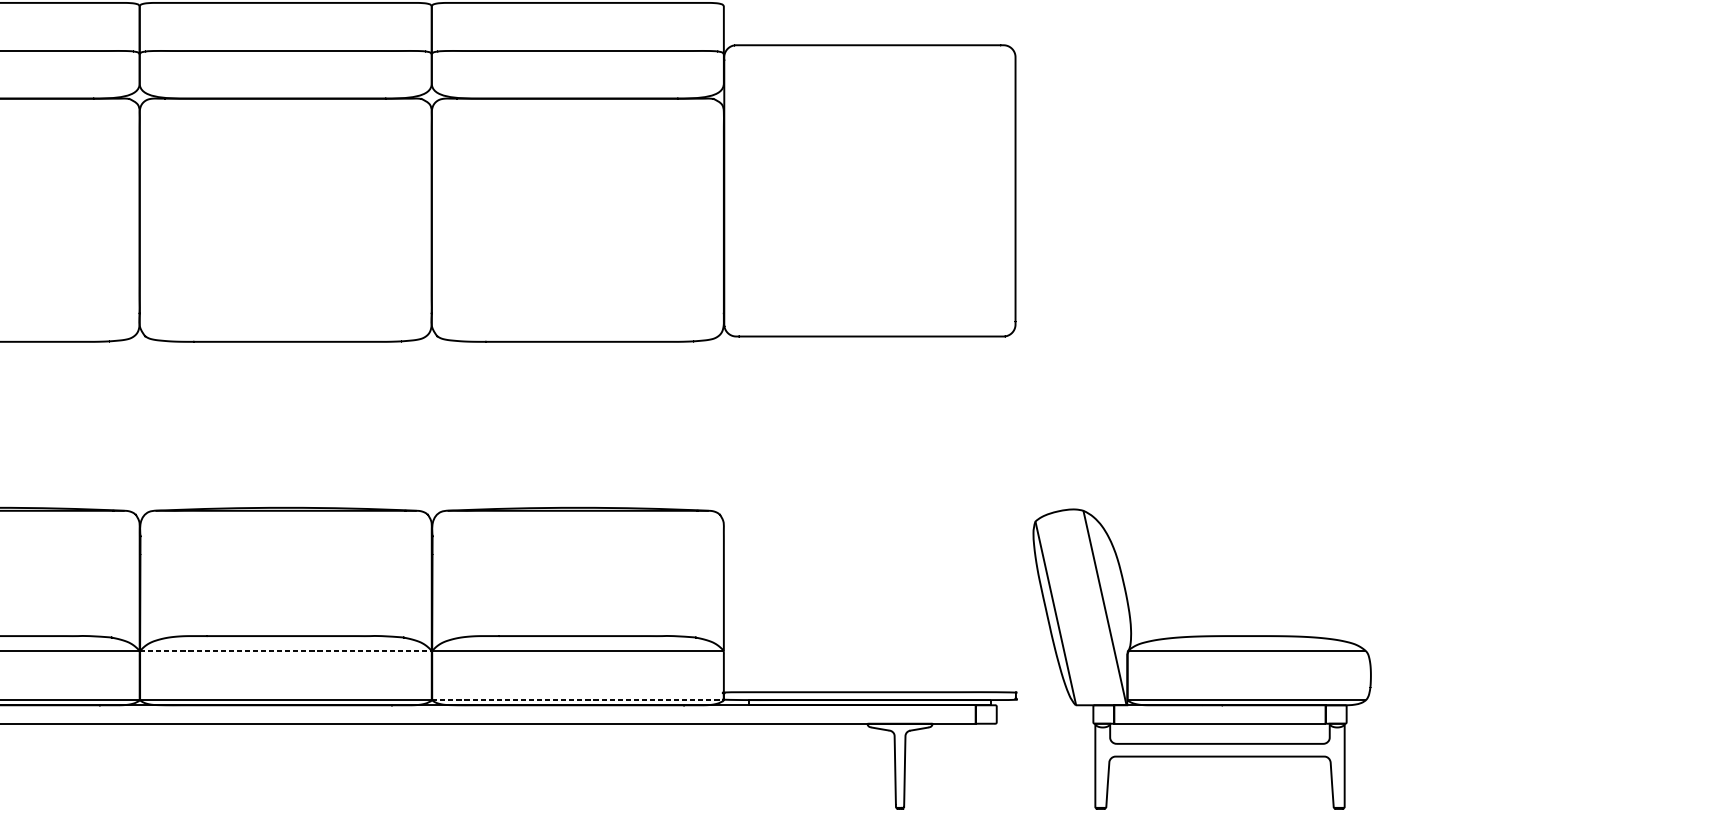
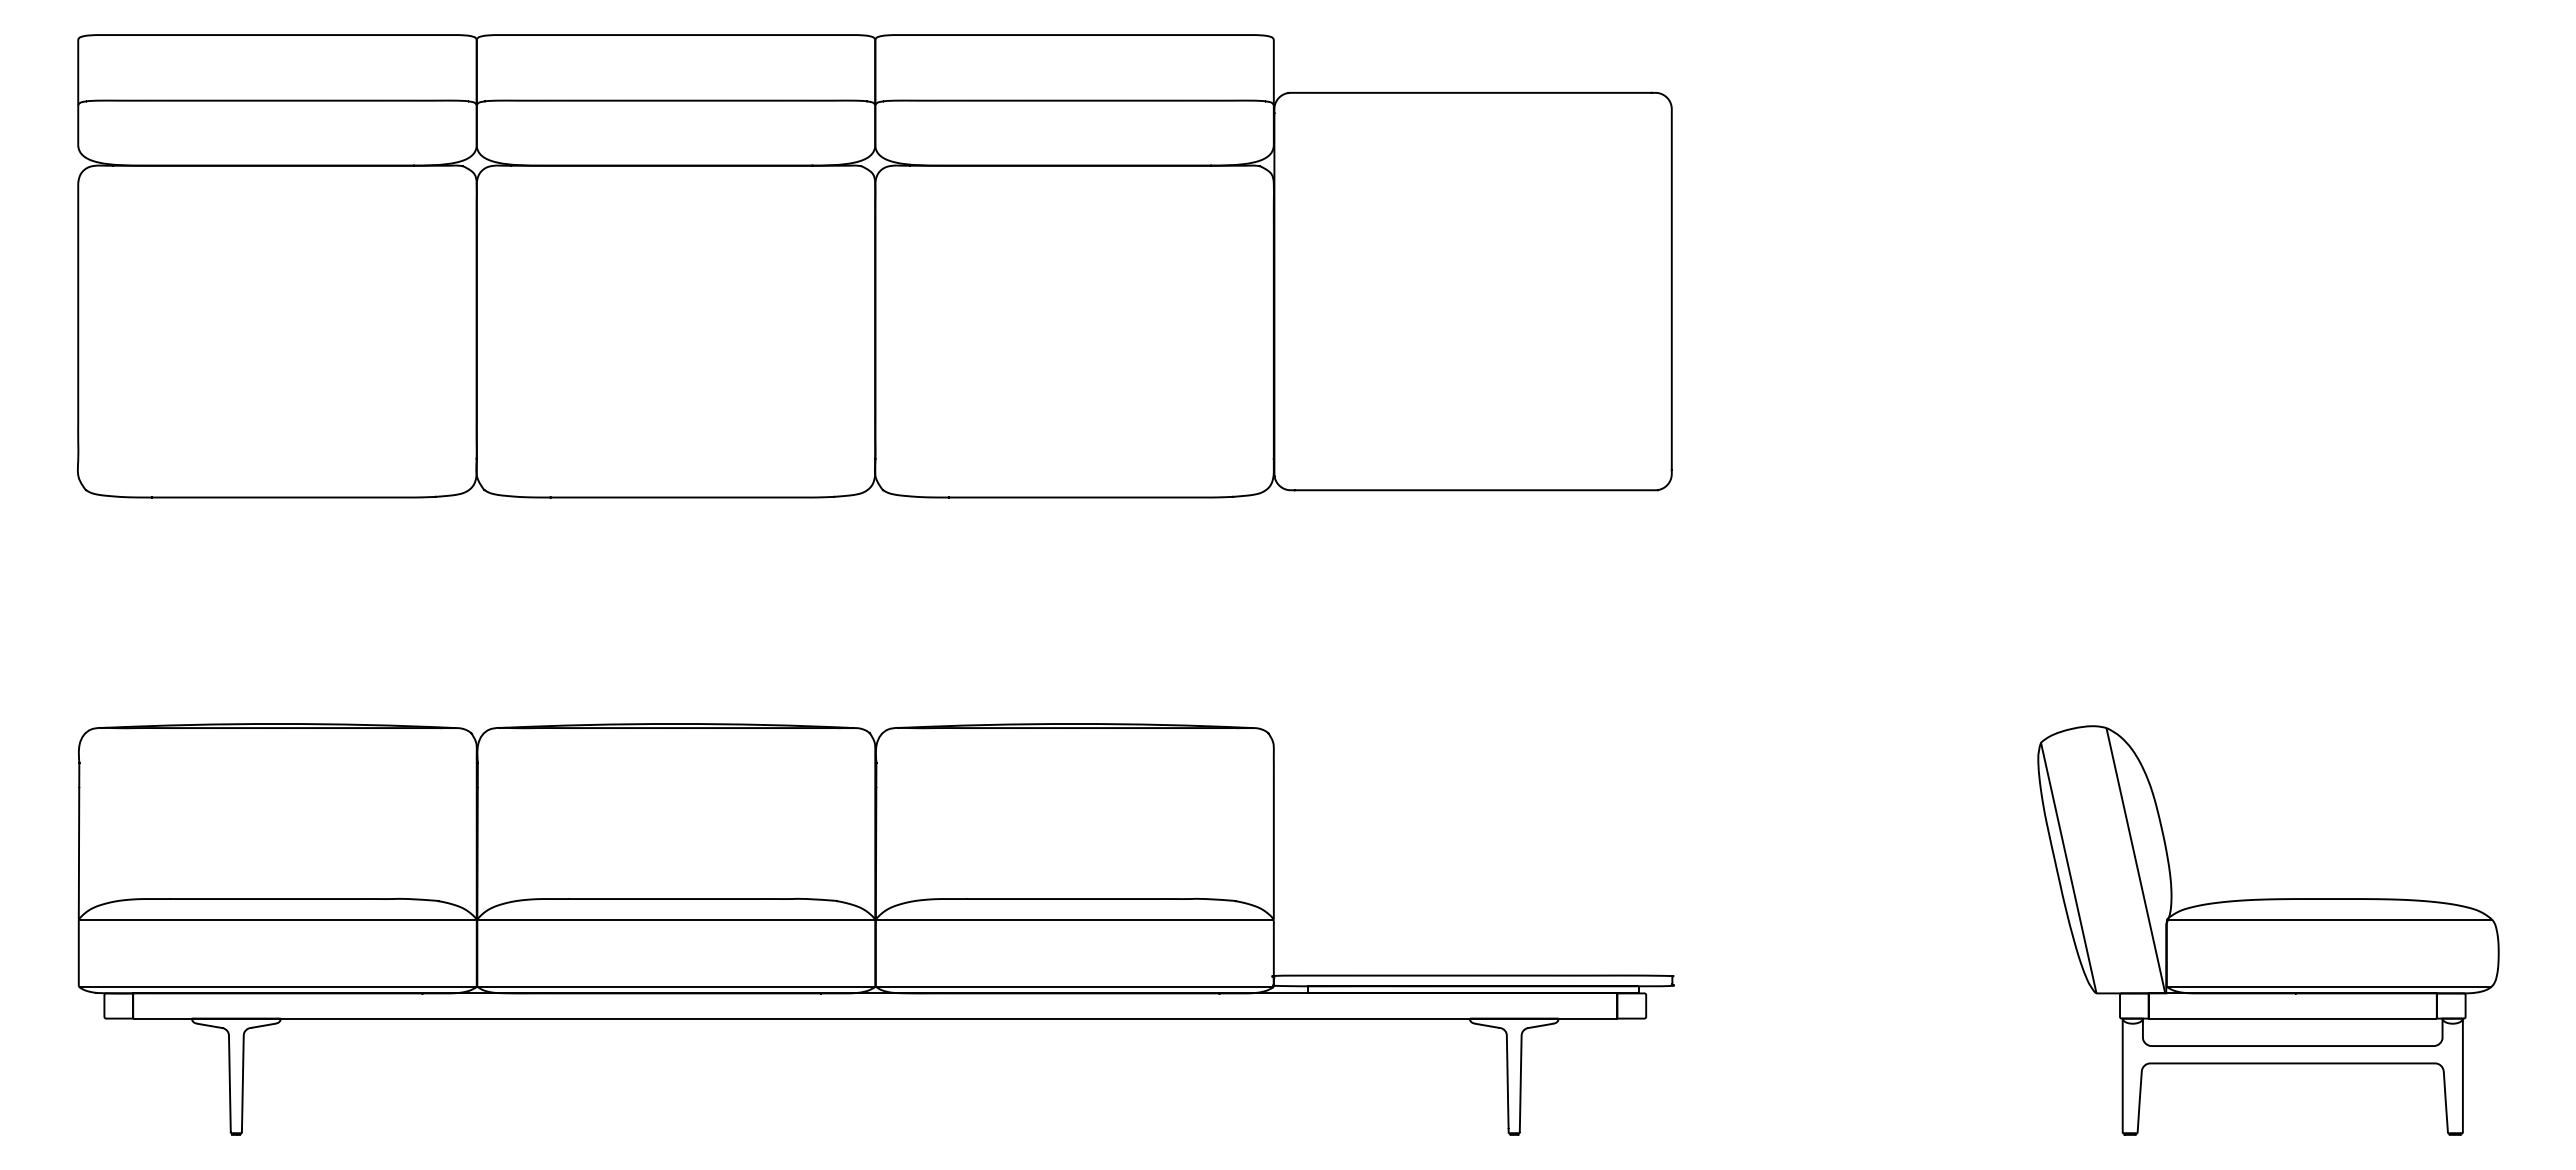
line: (286, 651) -> (676, 919), dashed -> solid
part: (1202, 659) -> (2268, 930), moved
line: (577, 700) -> (1074, 986), dashed -> solid

